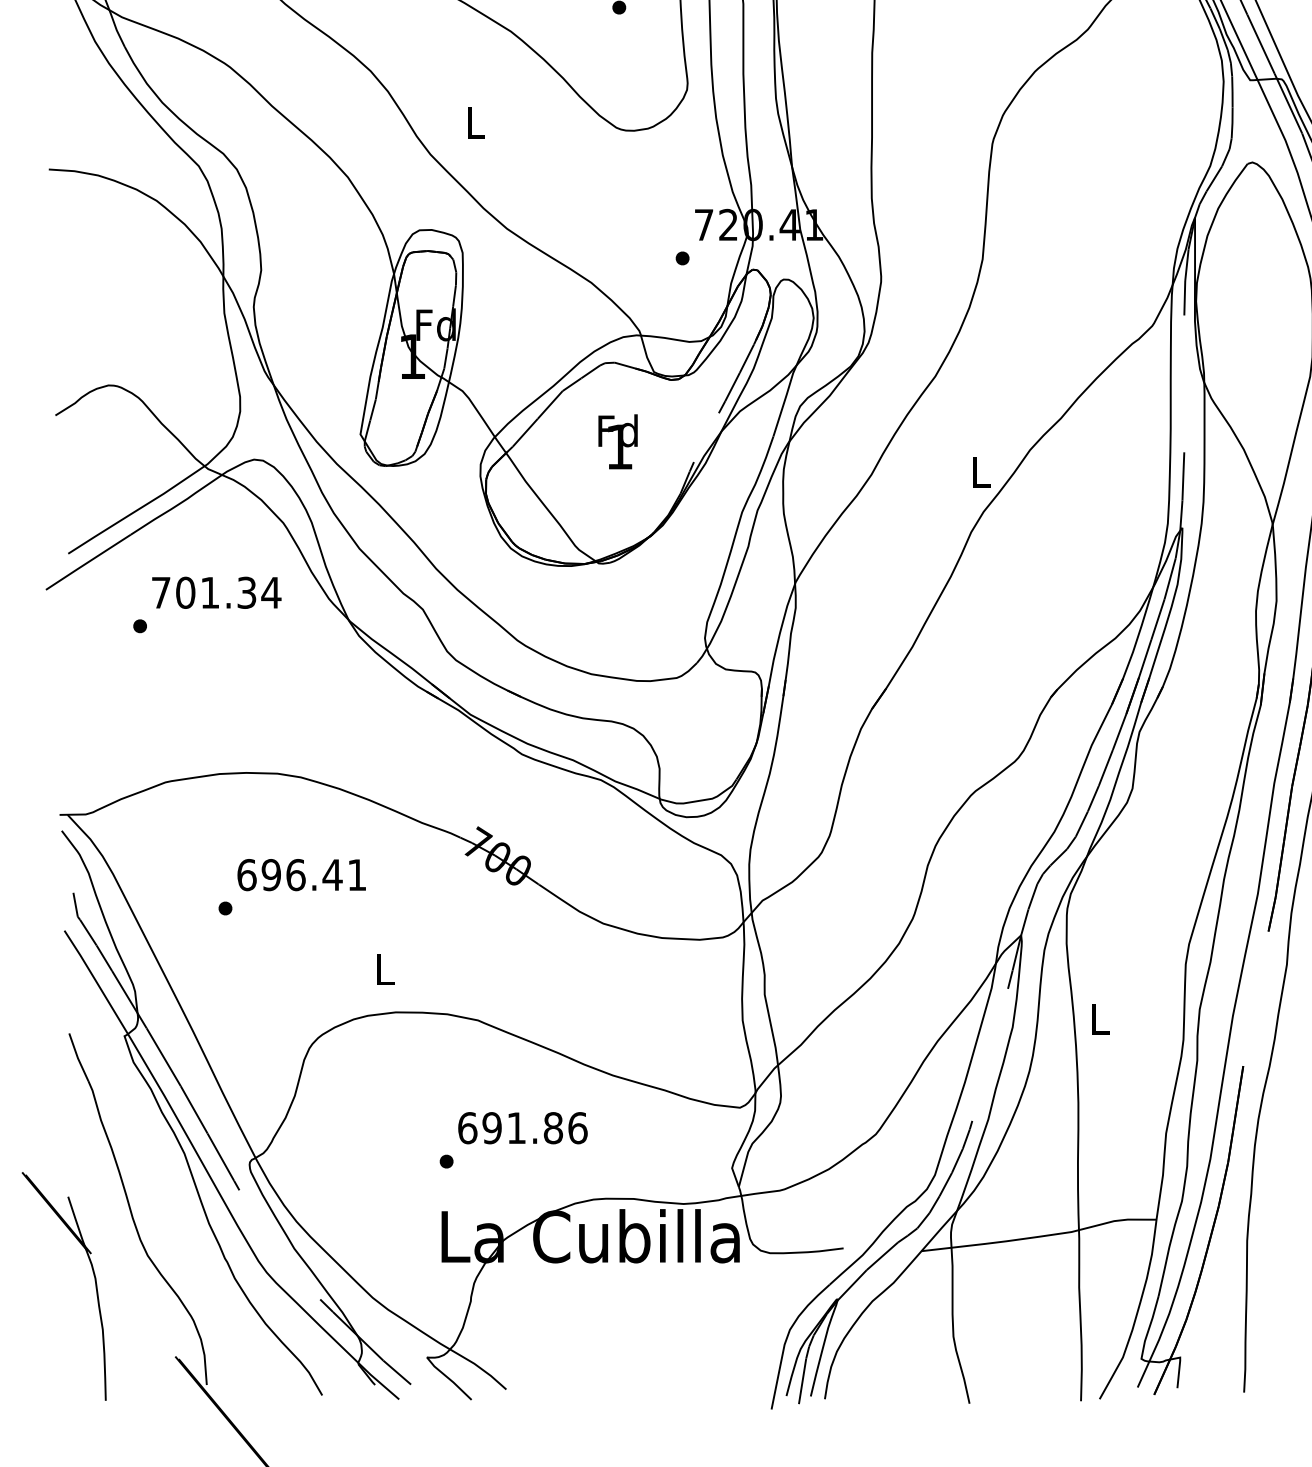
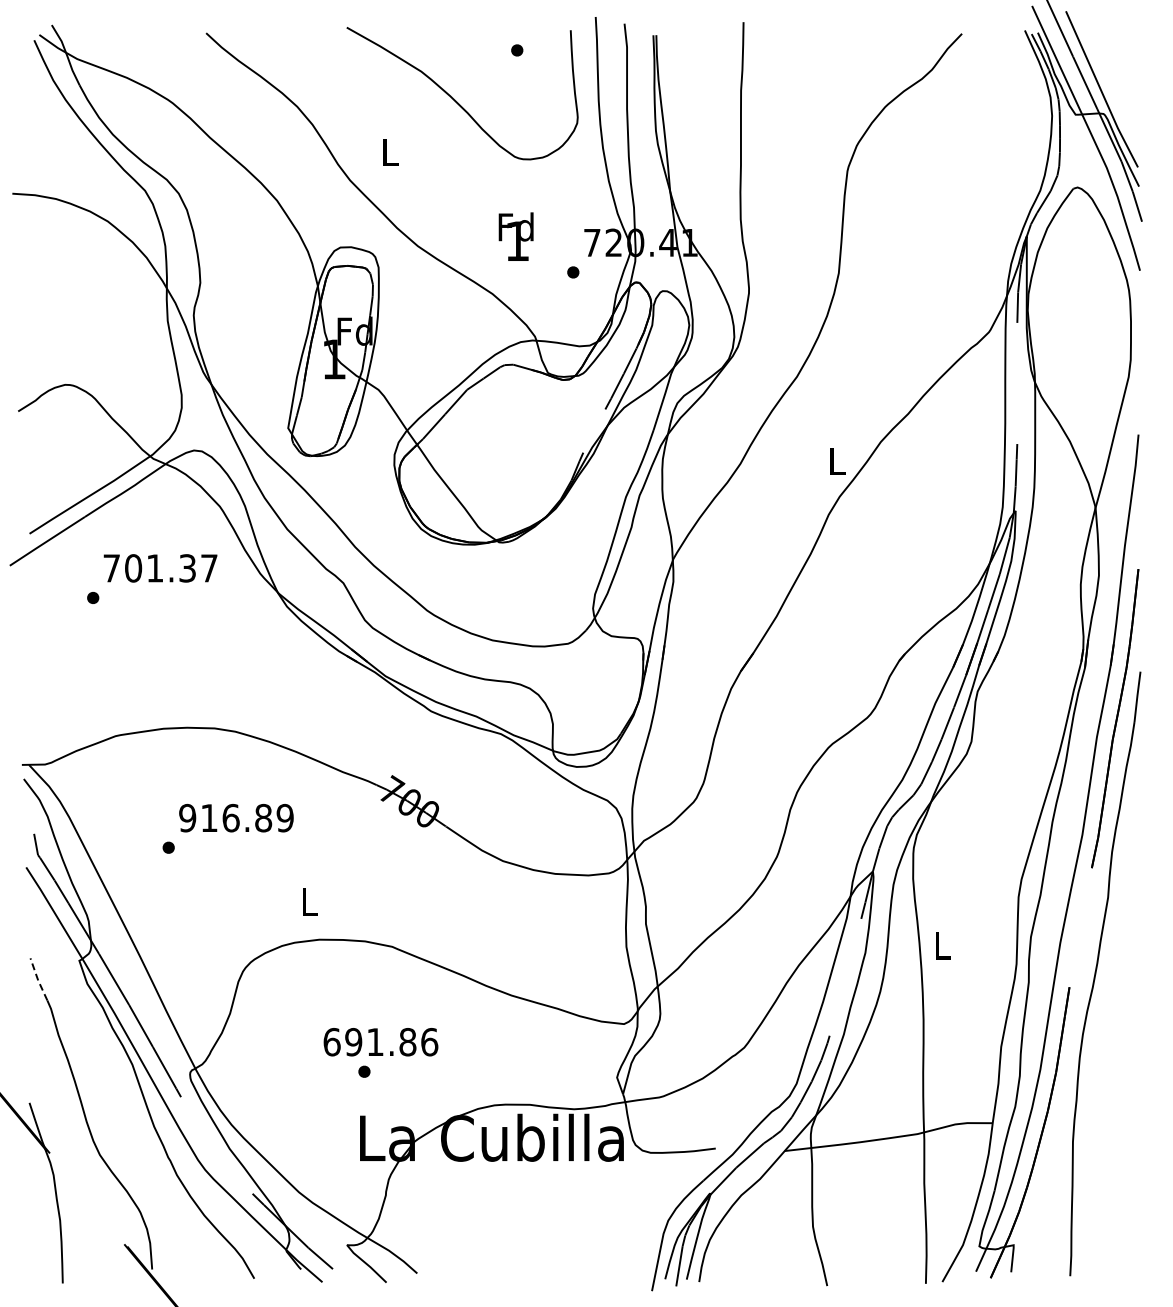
text: (617, 441) -> (515, 236), moved
text: (271, 592) -> (209, 568), 701.34 -> 701.37
text: (302, 874) -> (236, 817), 696.41 -> 916.89
line: (78, 1058) -> (38, 980), solid -> dashed
text: (522, 1128) -> (380, 1042), moved

